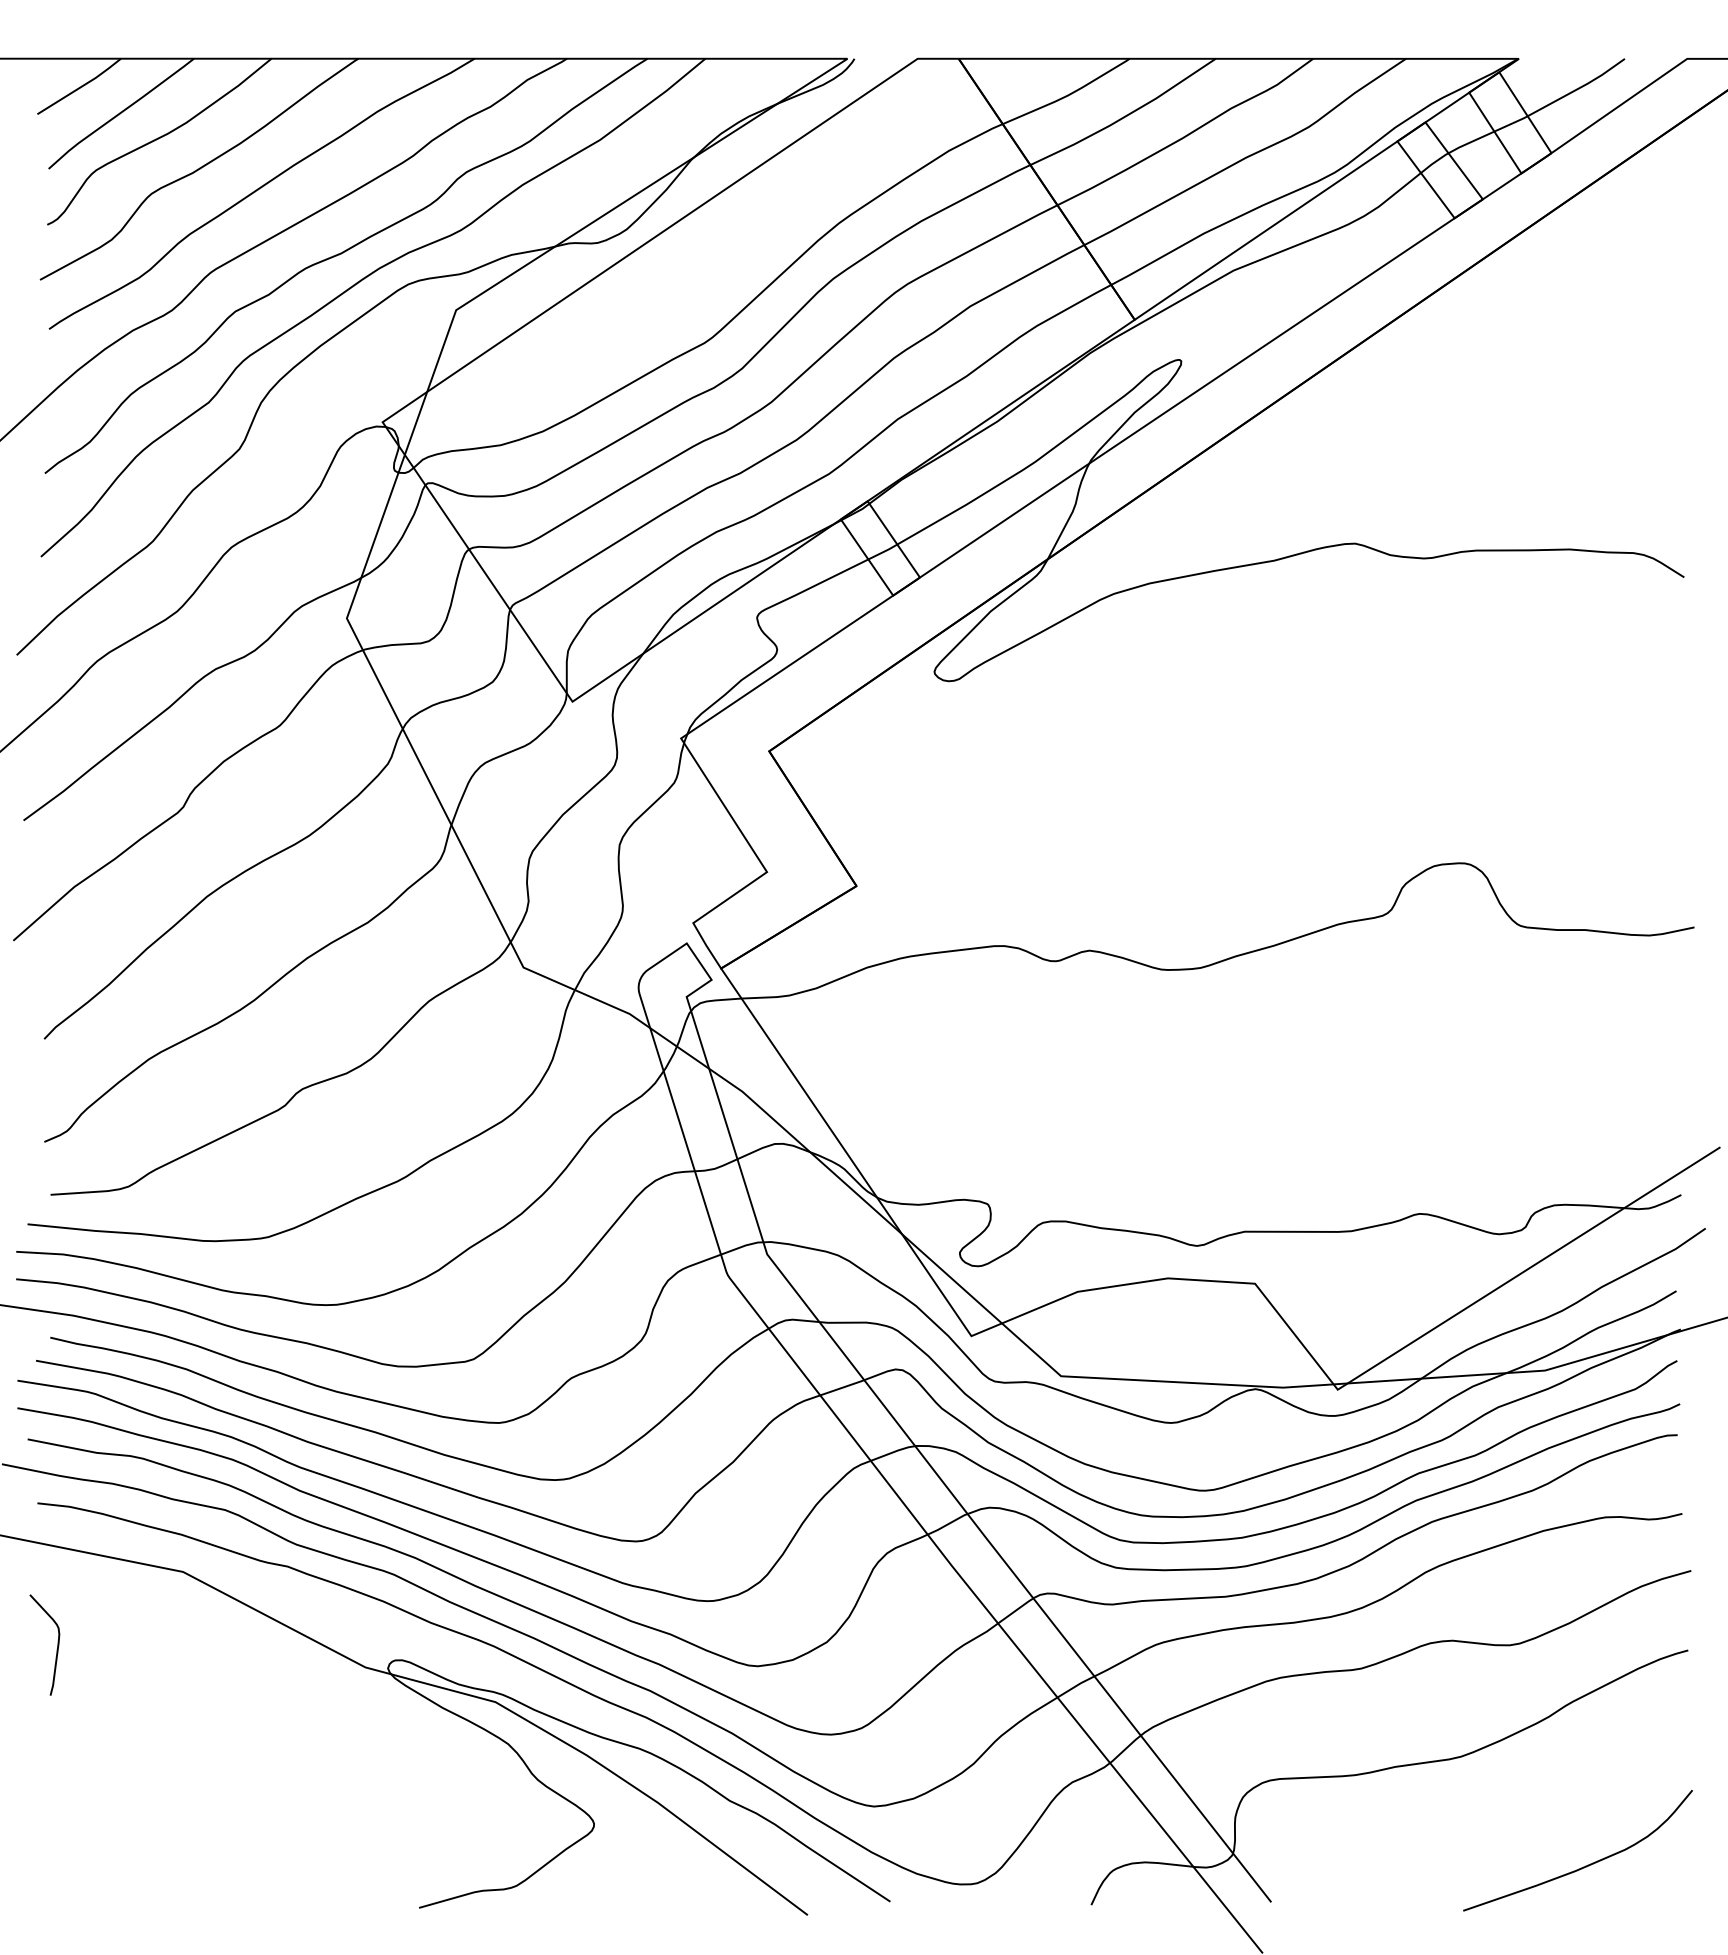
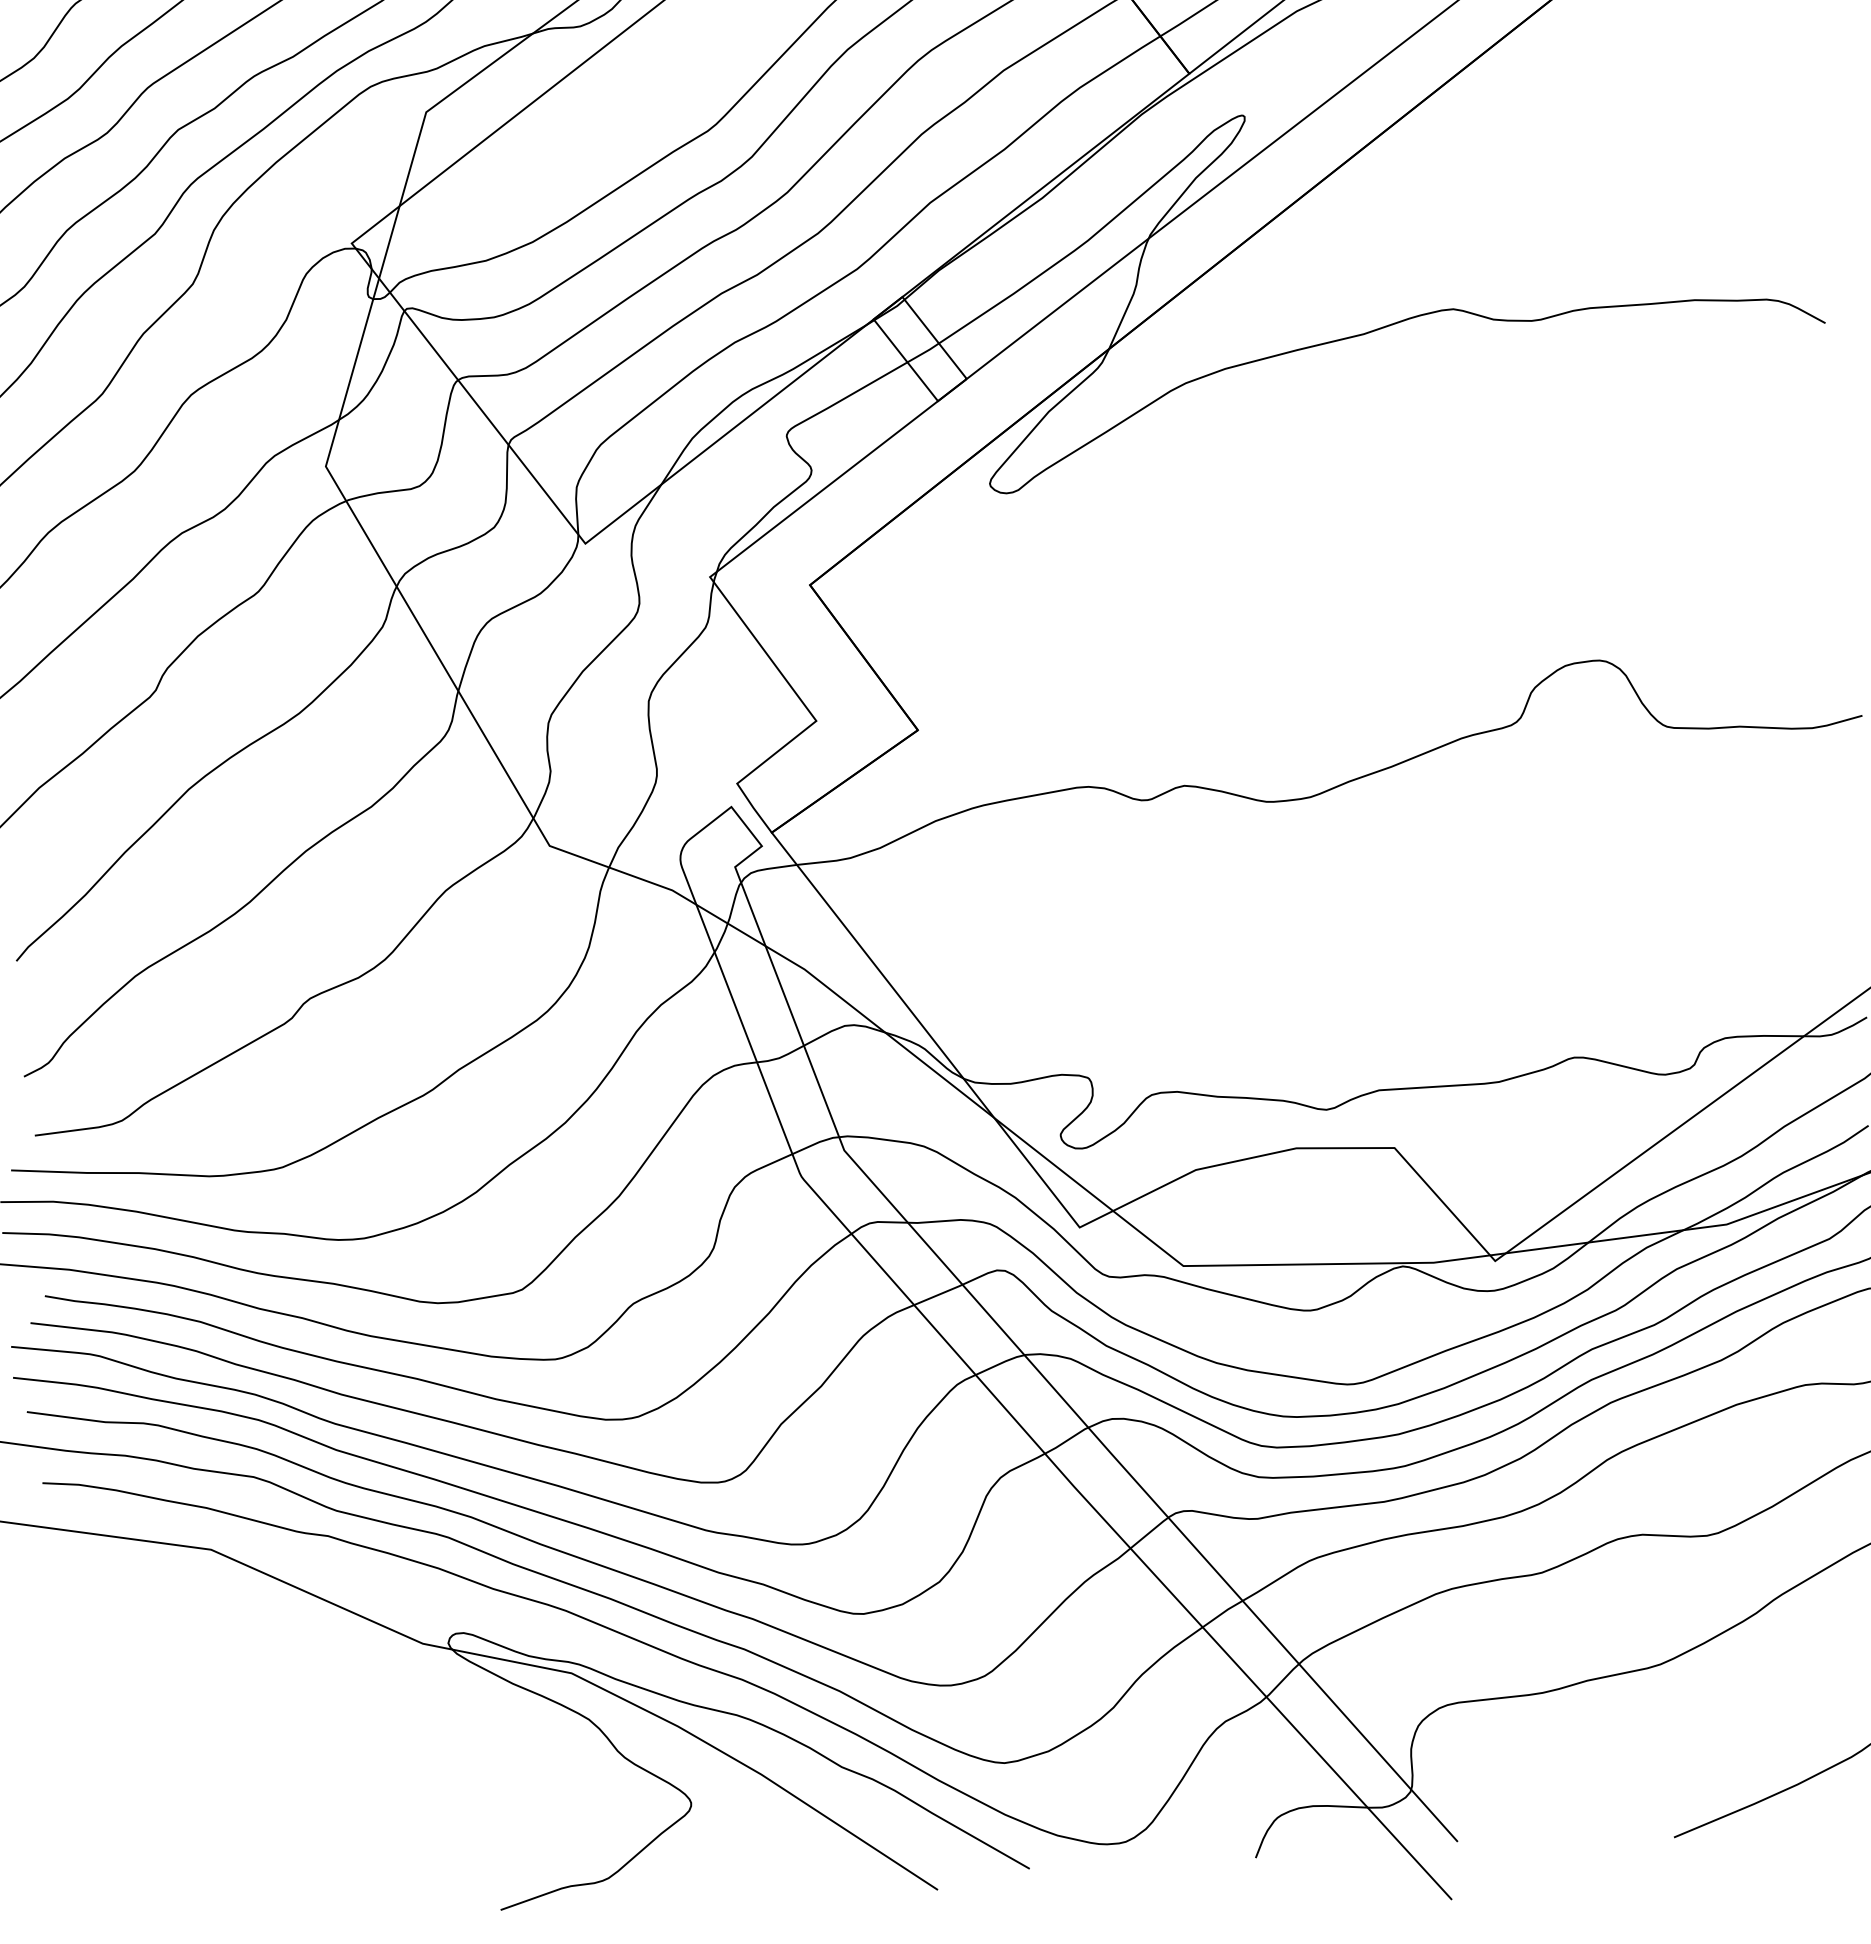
curve: (57, 1644) -> (75, 1640), removed

